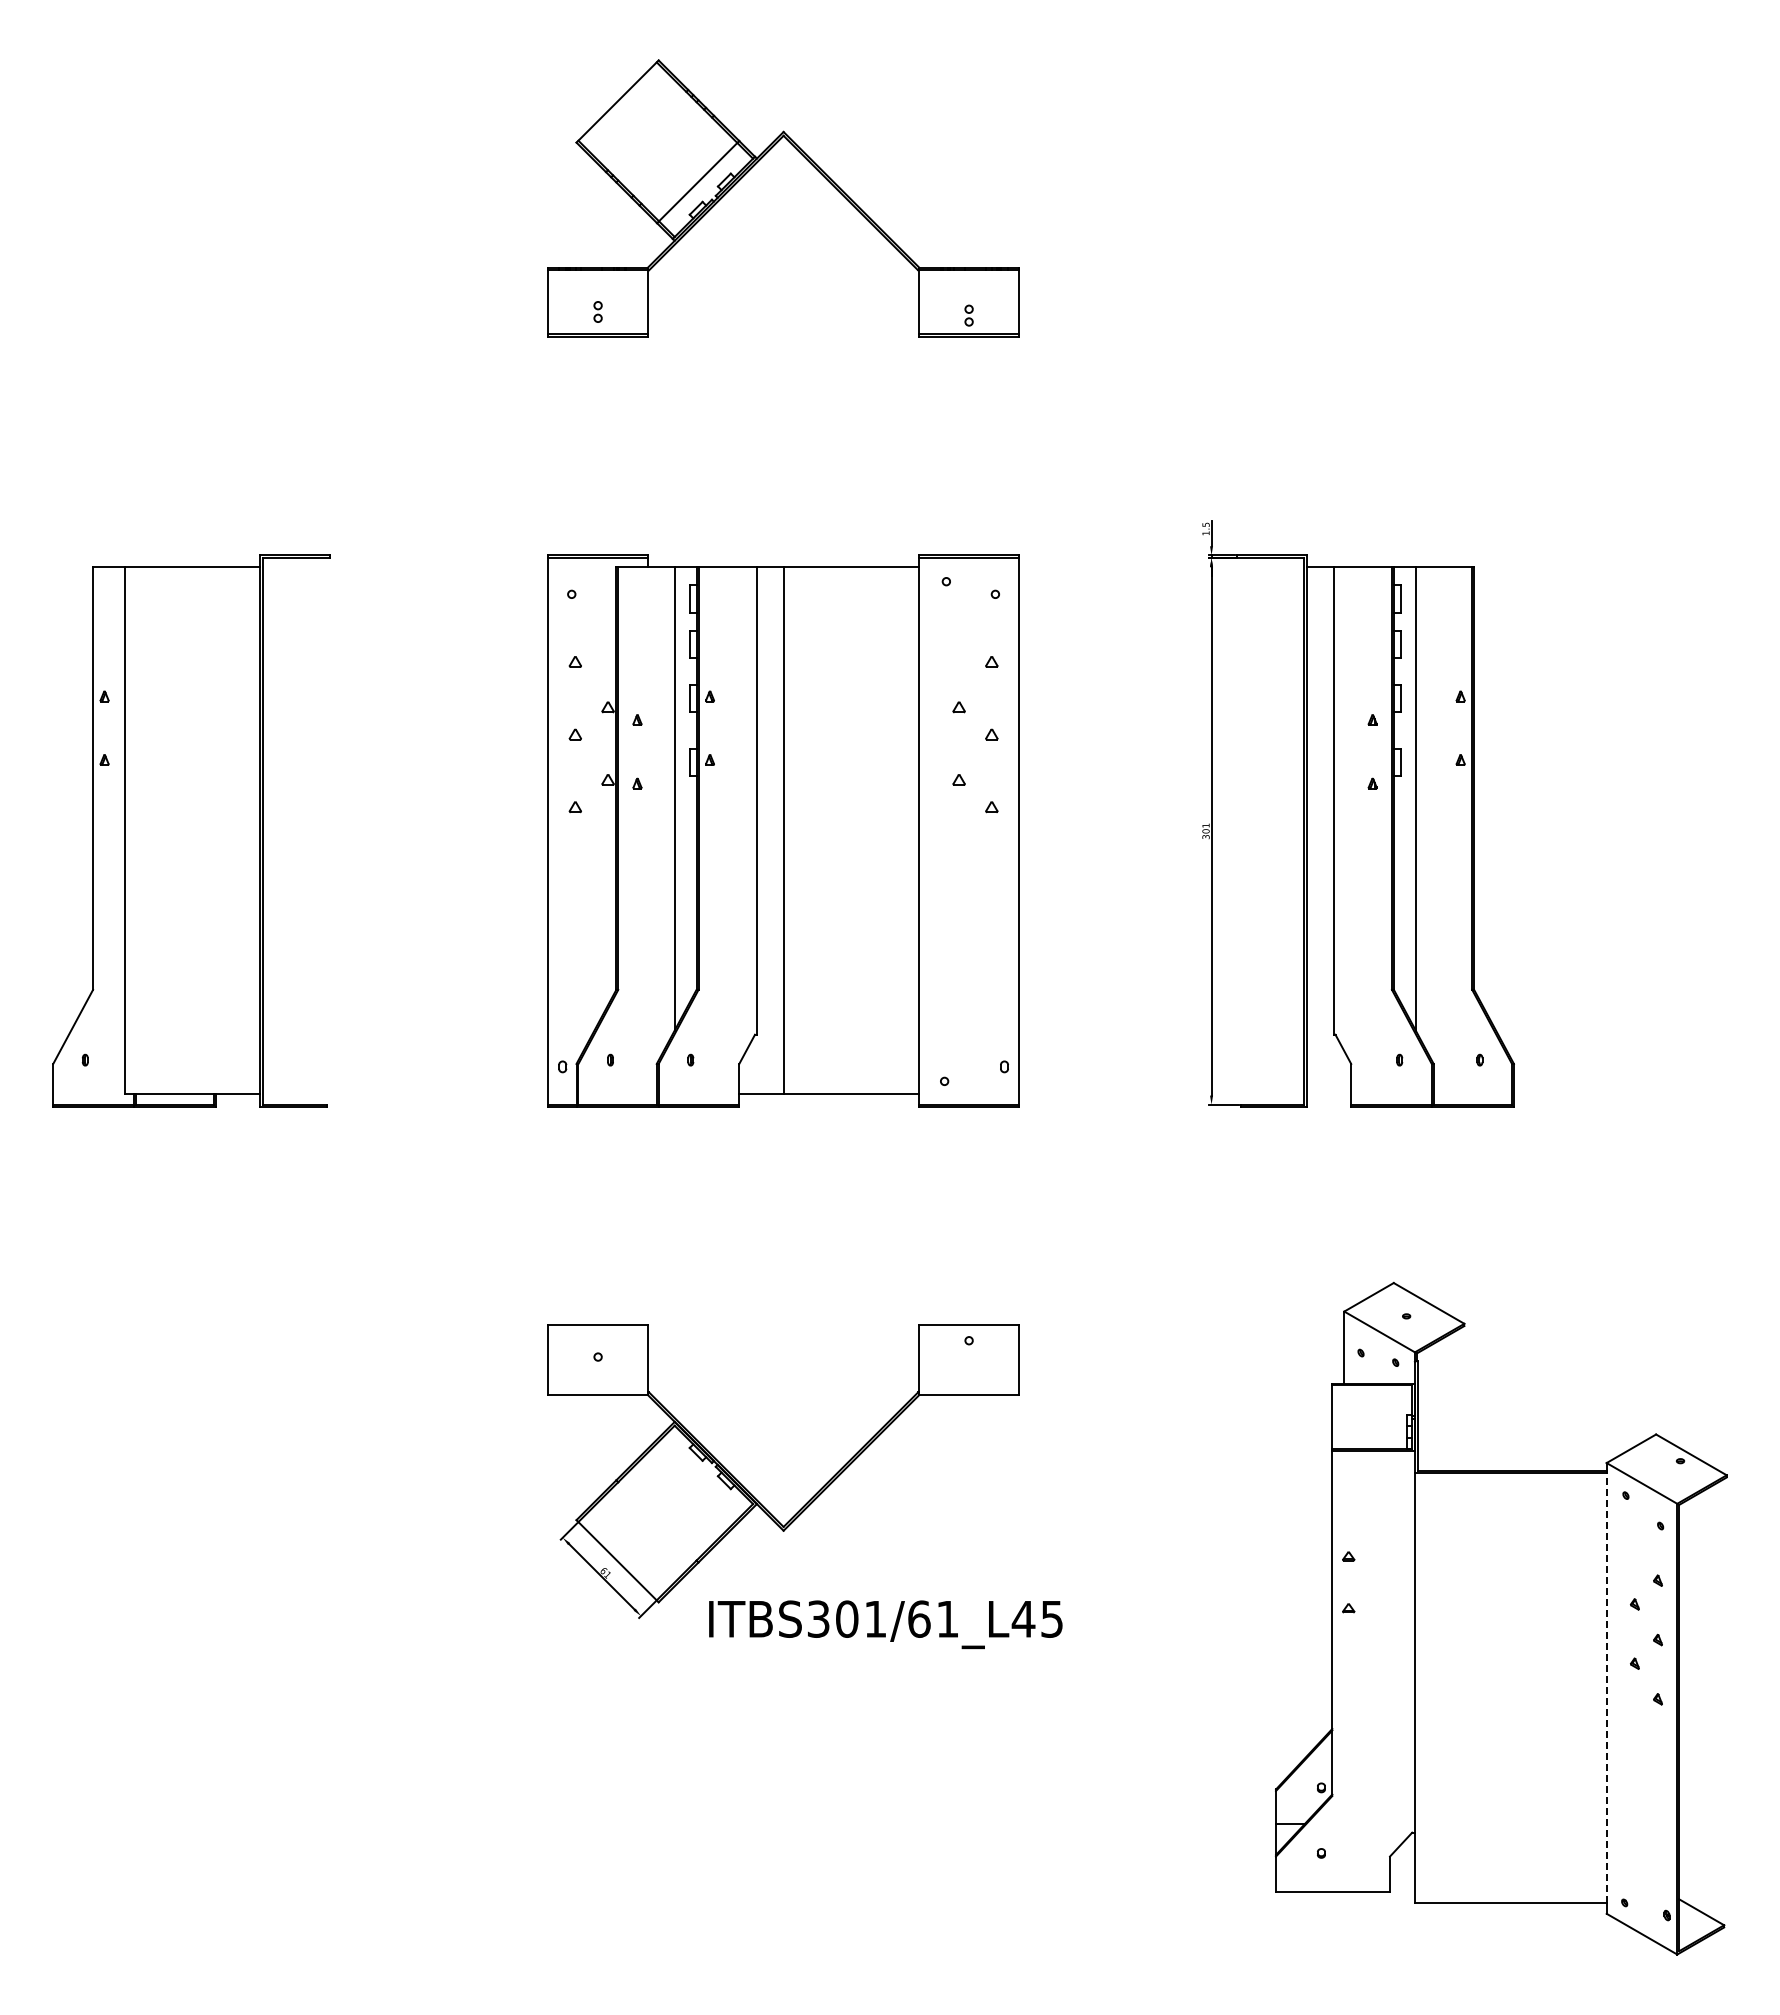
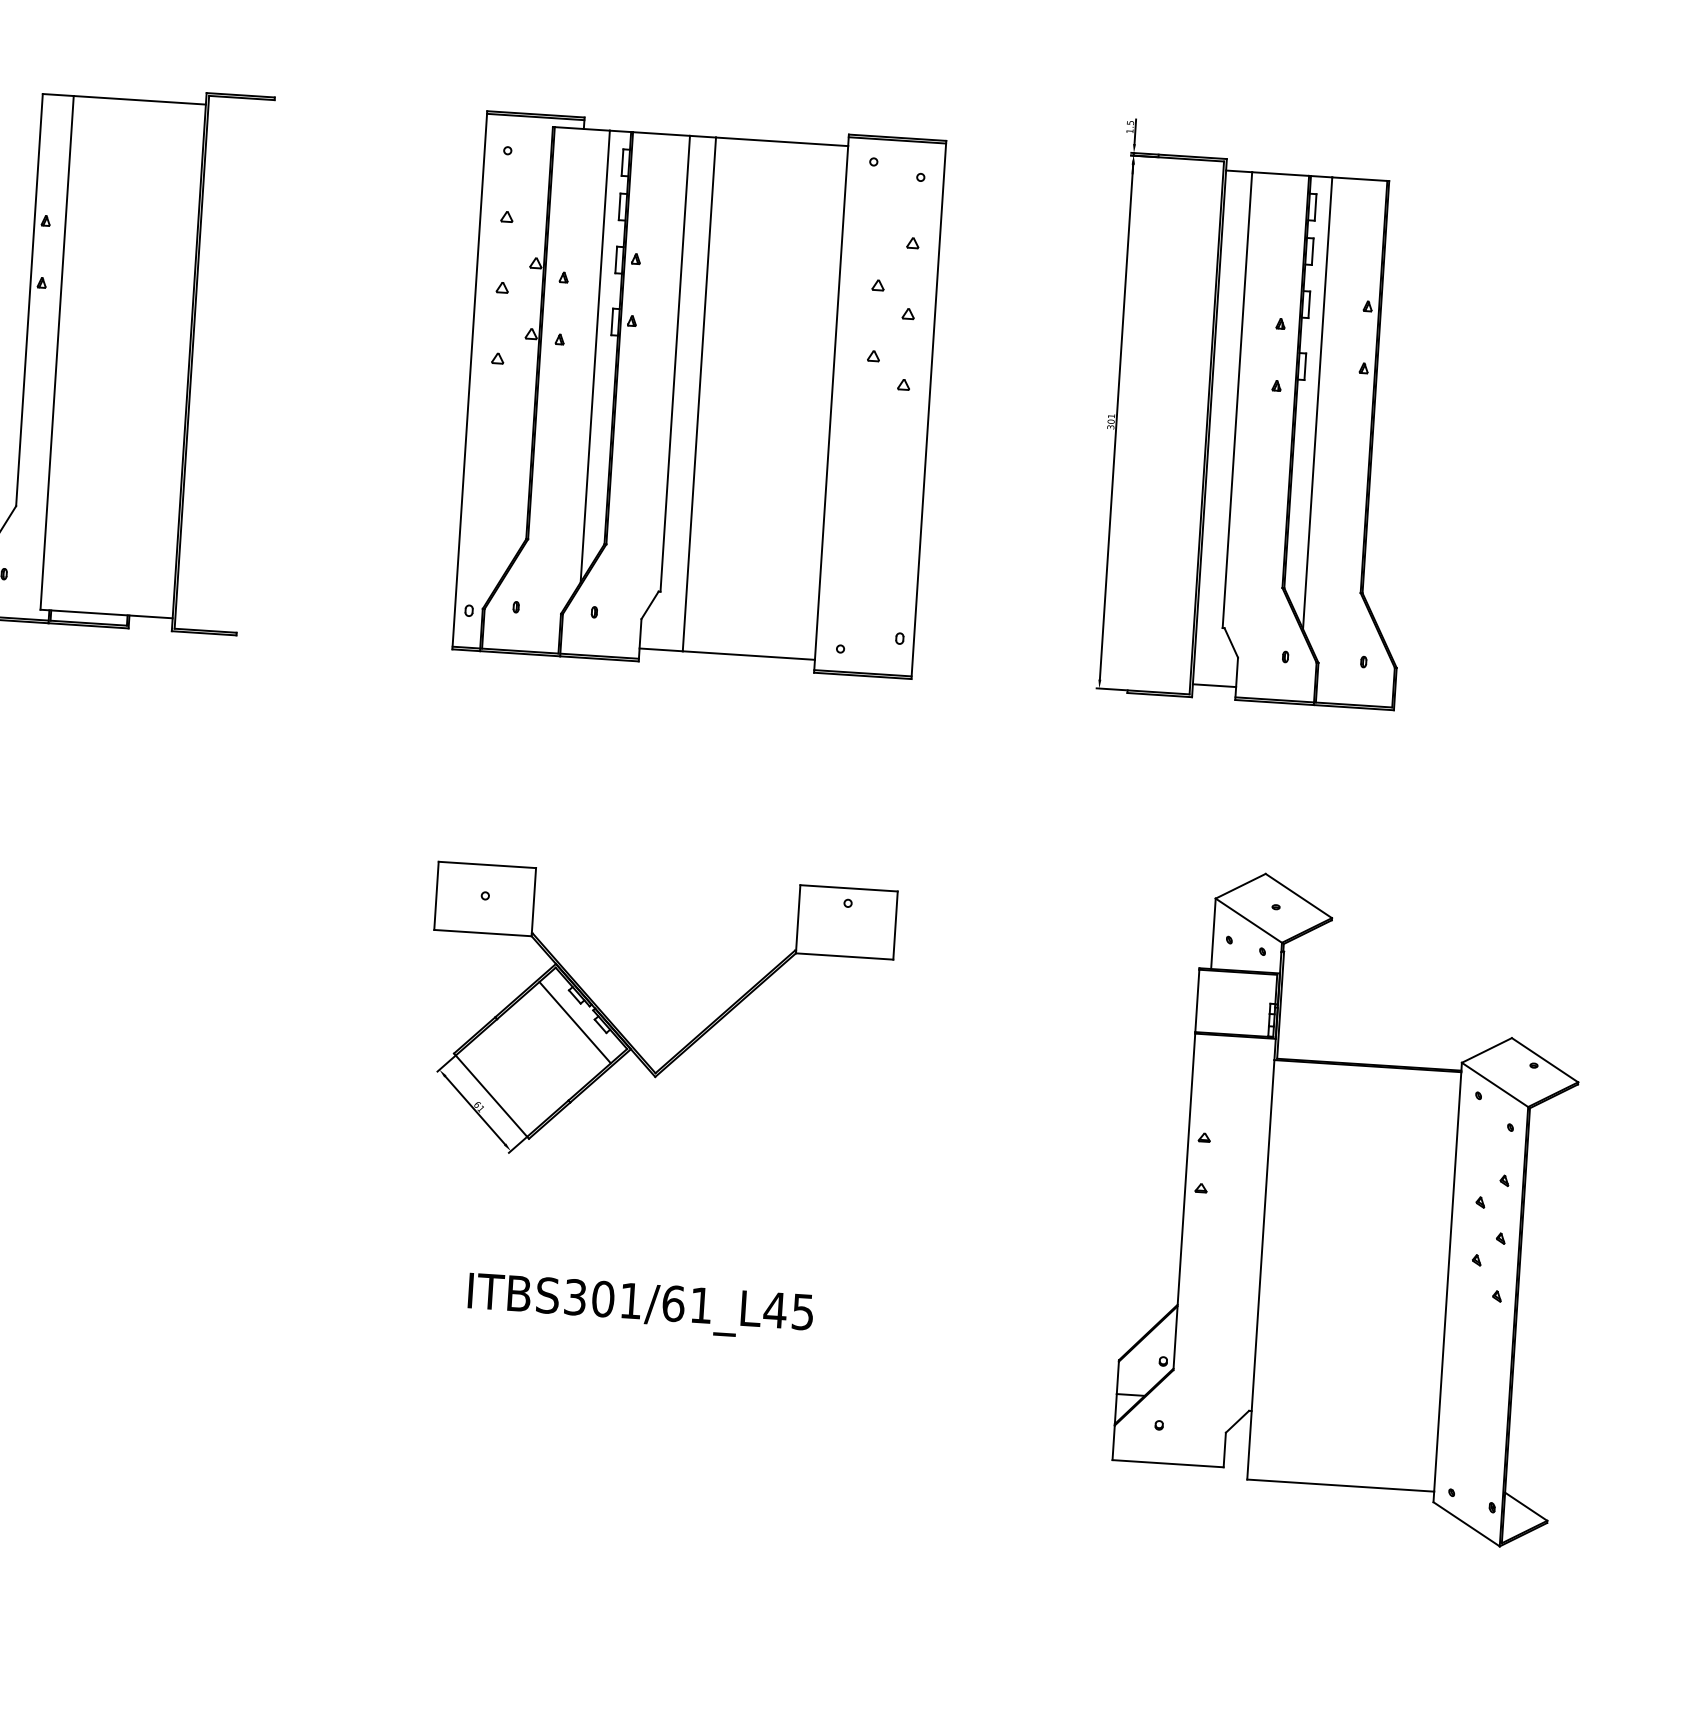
line: (1328, 1094) -> (1213, 685), added
line: (698, 1480) -> (575, 1022), added
text: (885, 1624) -> (640, 1306), moved
line: (1606, 1687) -> (1447, 1281), dashed -> solid

